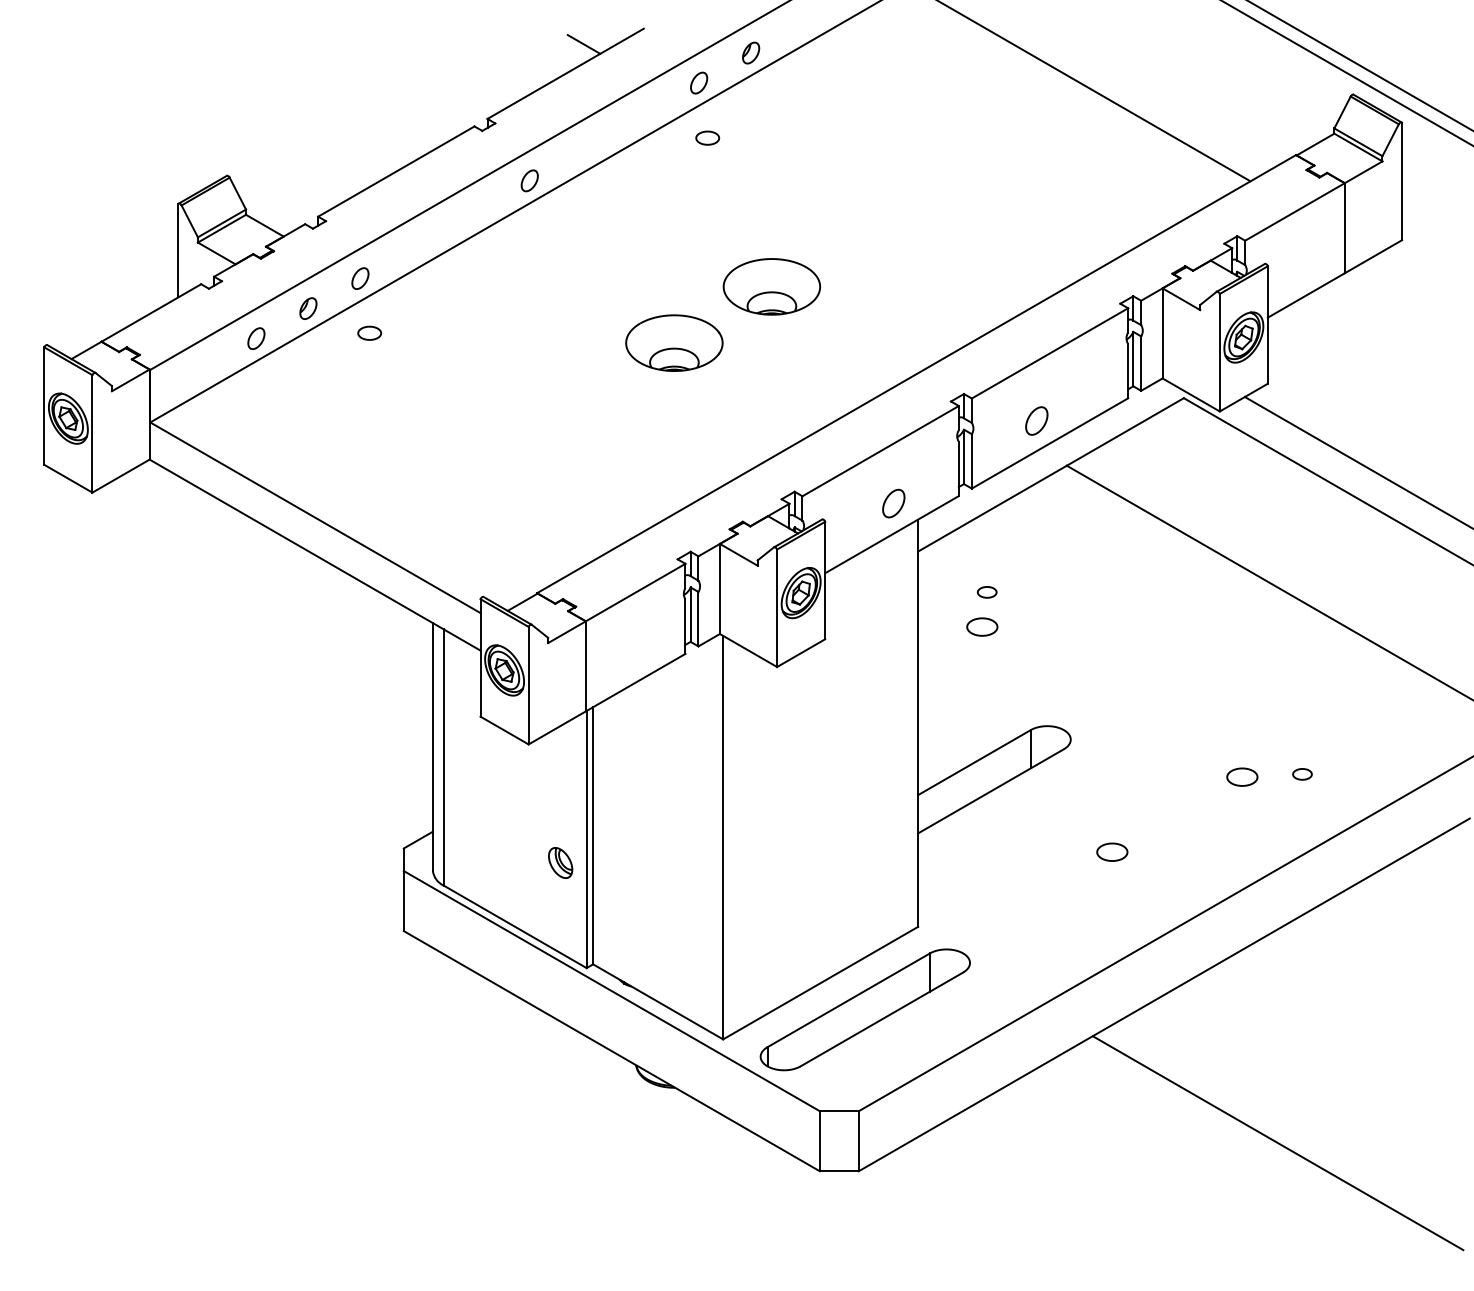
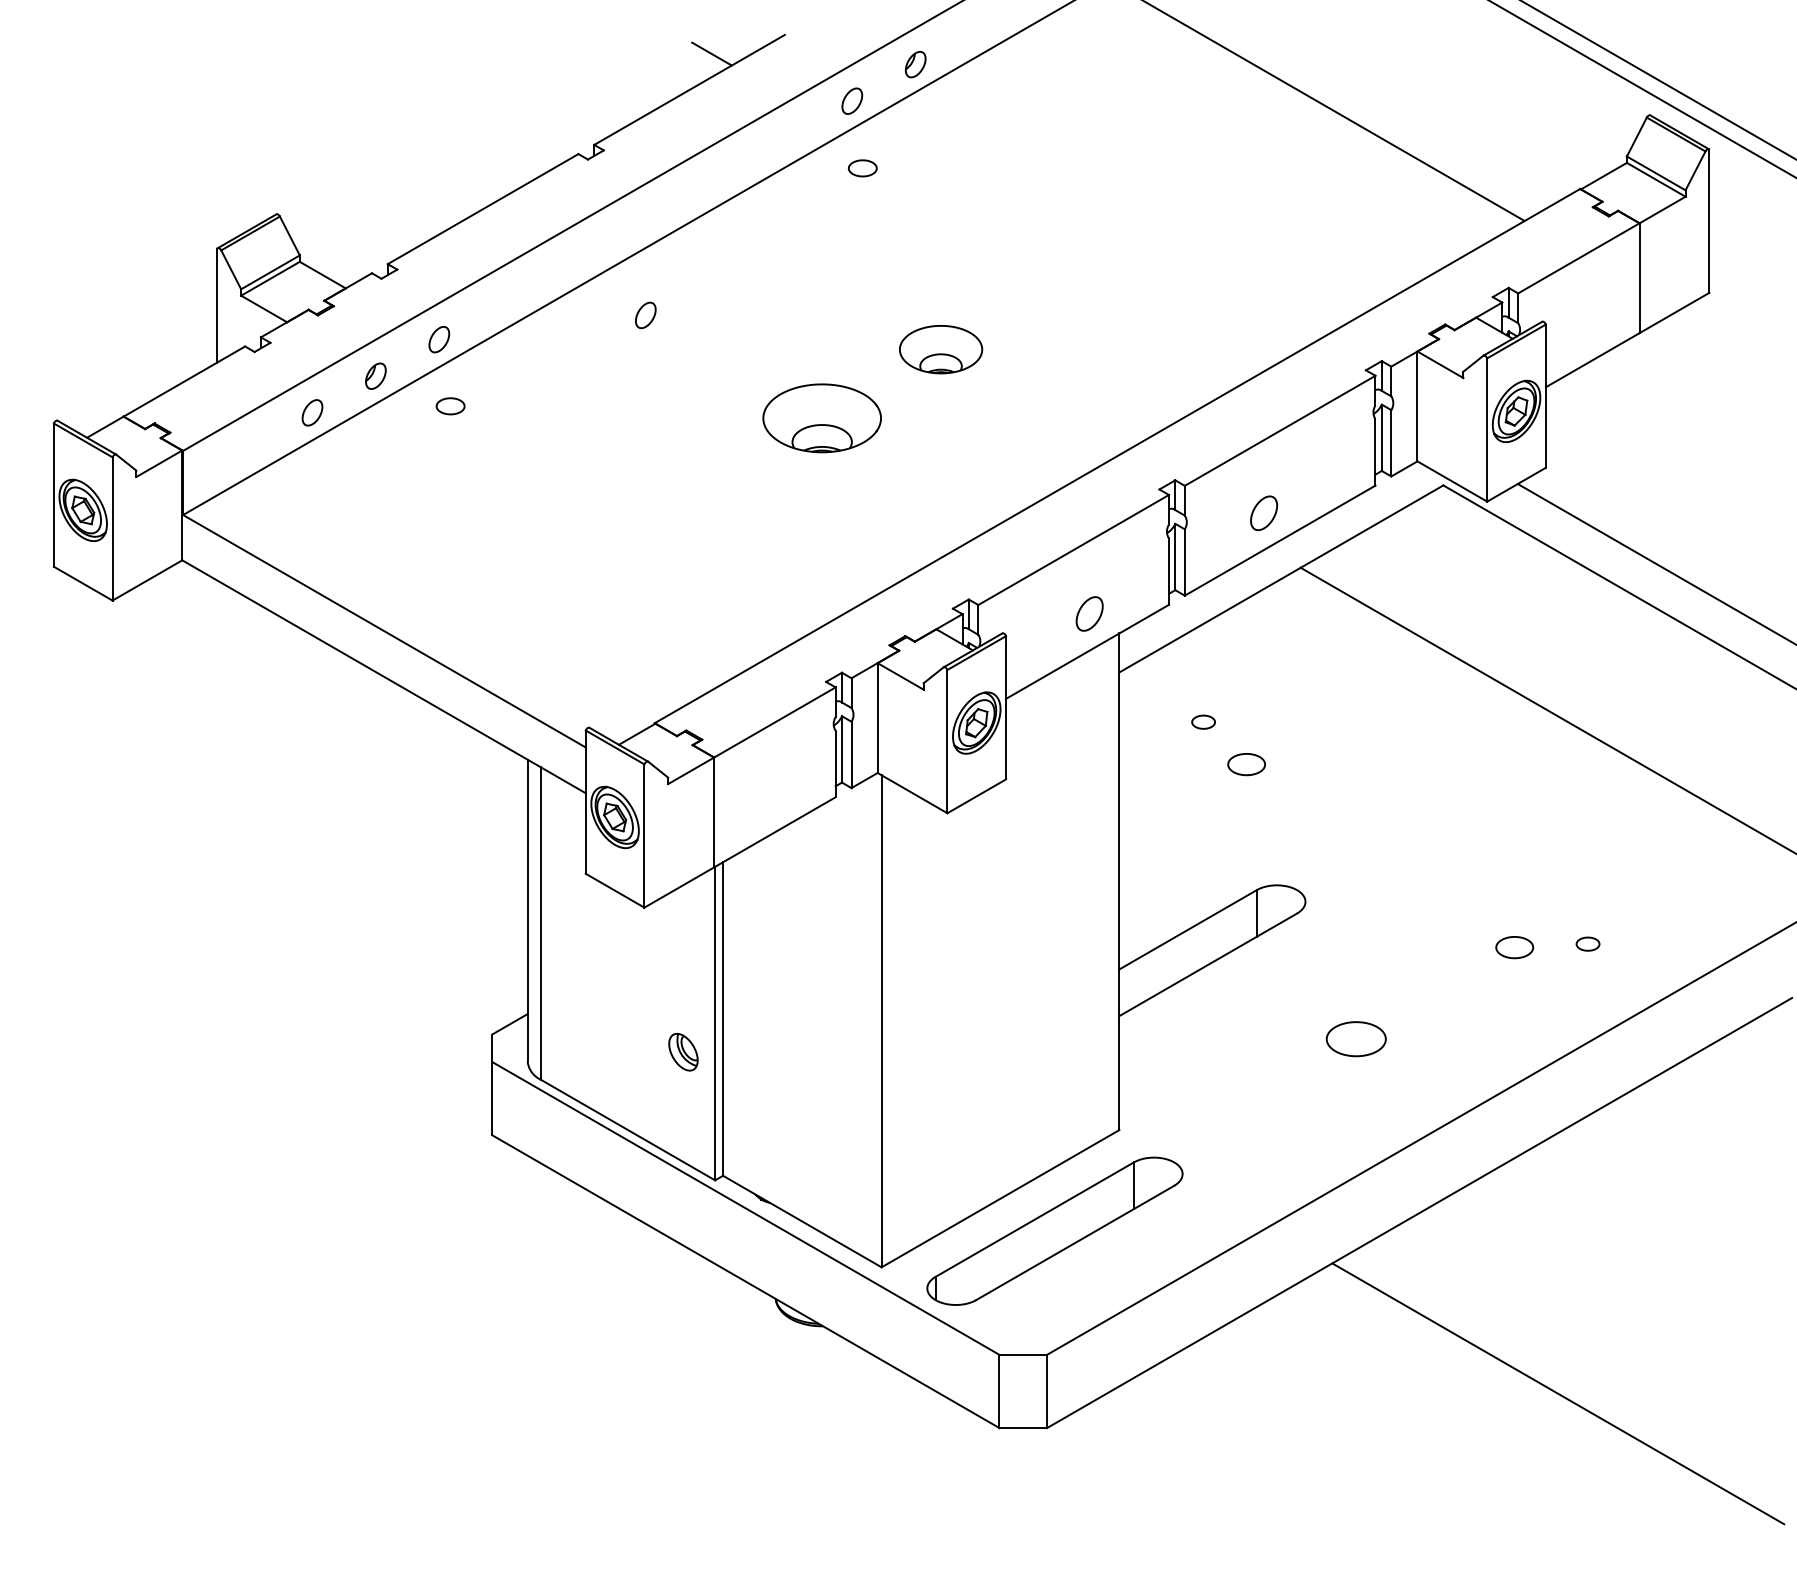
part: (529, 180) -> (645, 315), moved
part: (771, 286) -> (940, 349), size x0.7
part: (982, 627) -> (1246, 764), moved
part: (1111, 851) -> (1355, 1038), size x1.6

